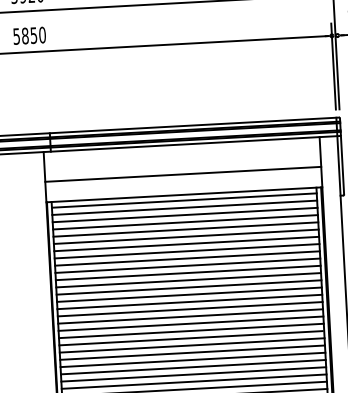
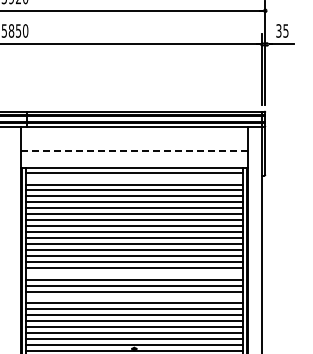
line: (184, 174) -> (135, 151), solid -> dashed
line: (183, 207) -> (133, 178), removed
line: (189, 323) -> (133, 273), removed
line: (191, 352) -> (133, 297), removed

